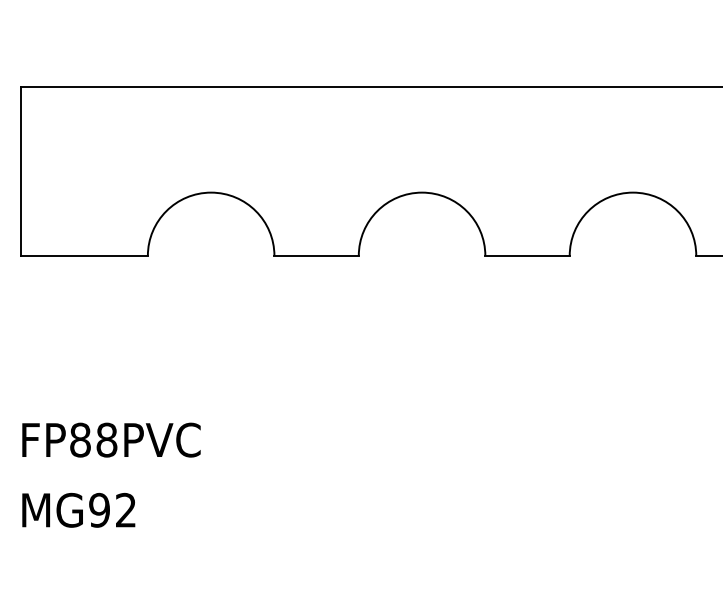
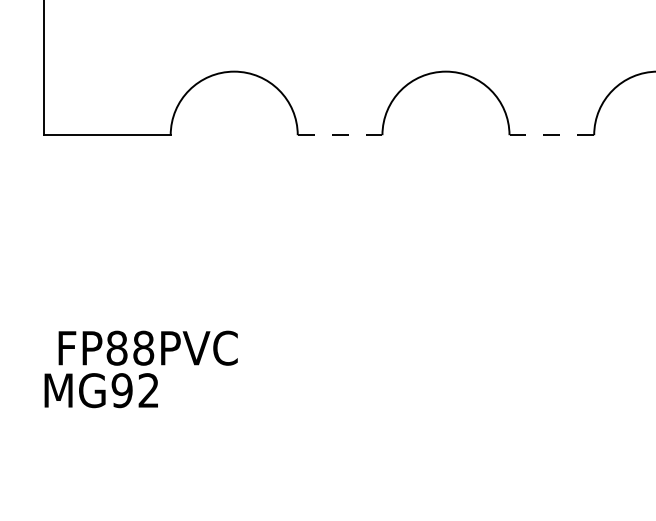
line: (317, 255) -> (340, 134), solid -> dashed
line: (528, 255) -> (552, 134), solid -> dashed
text: (111, 439) -> (148, 347), moved

